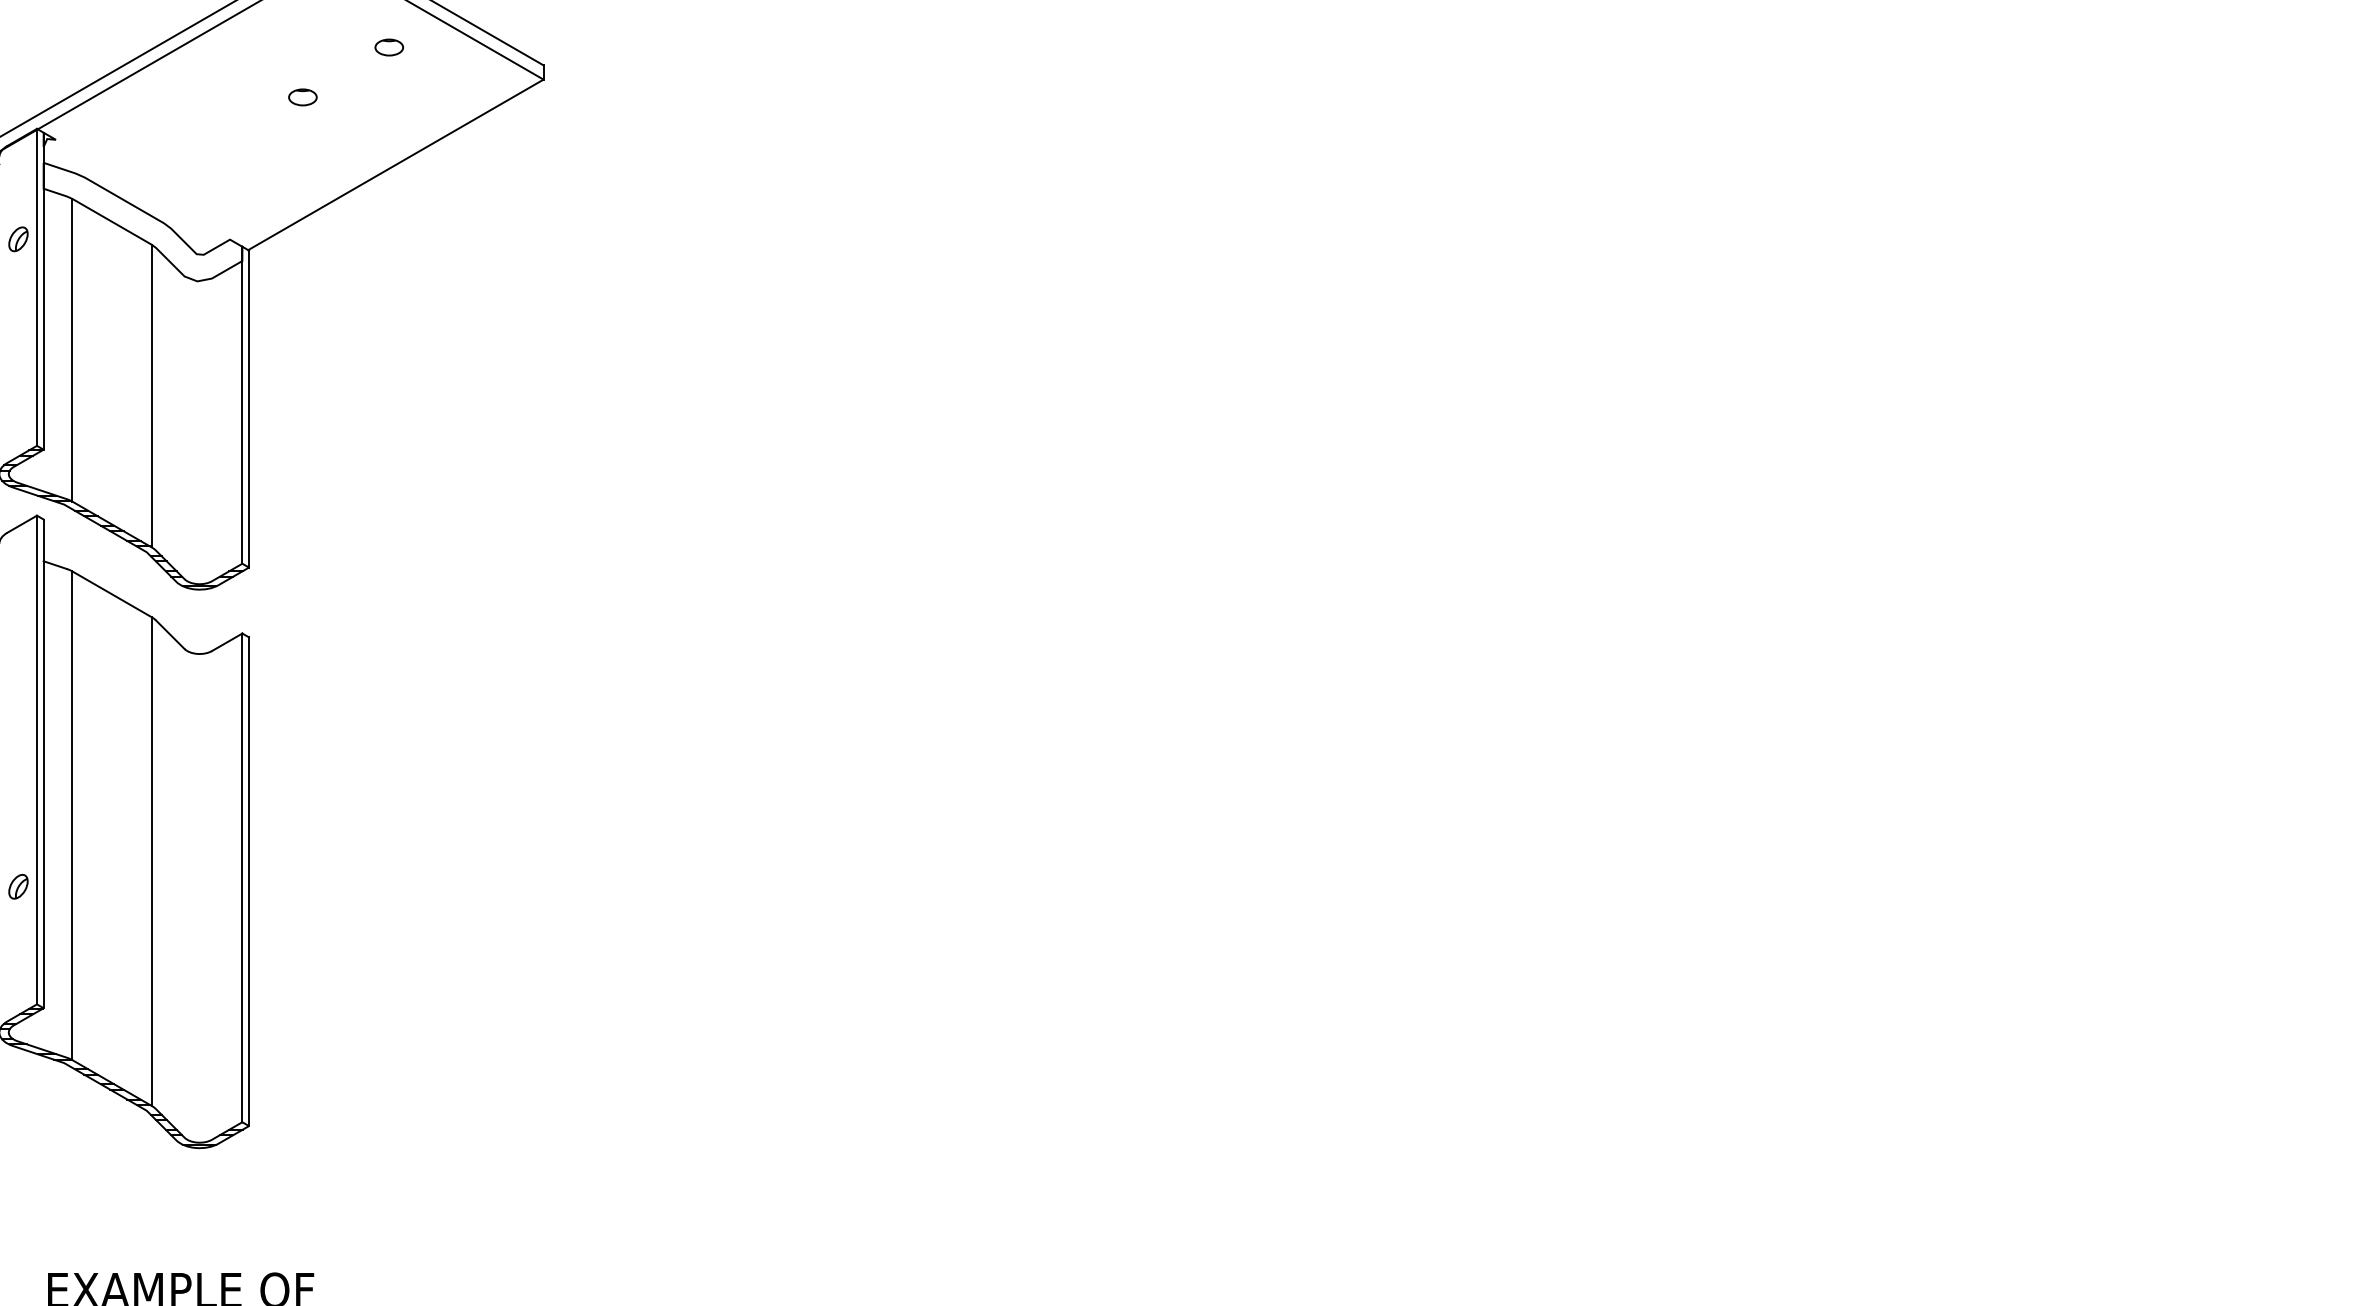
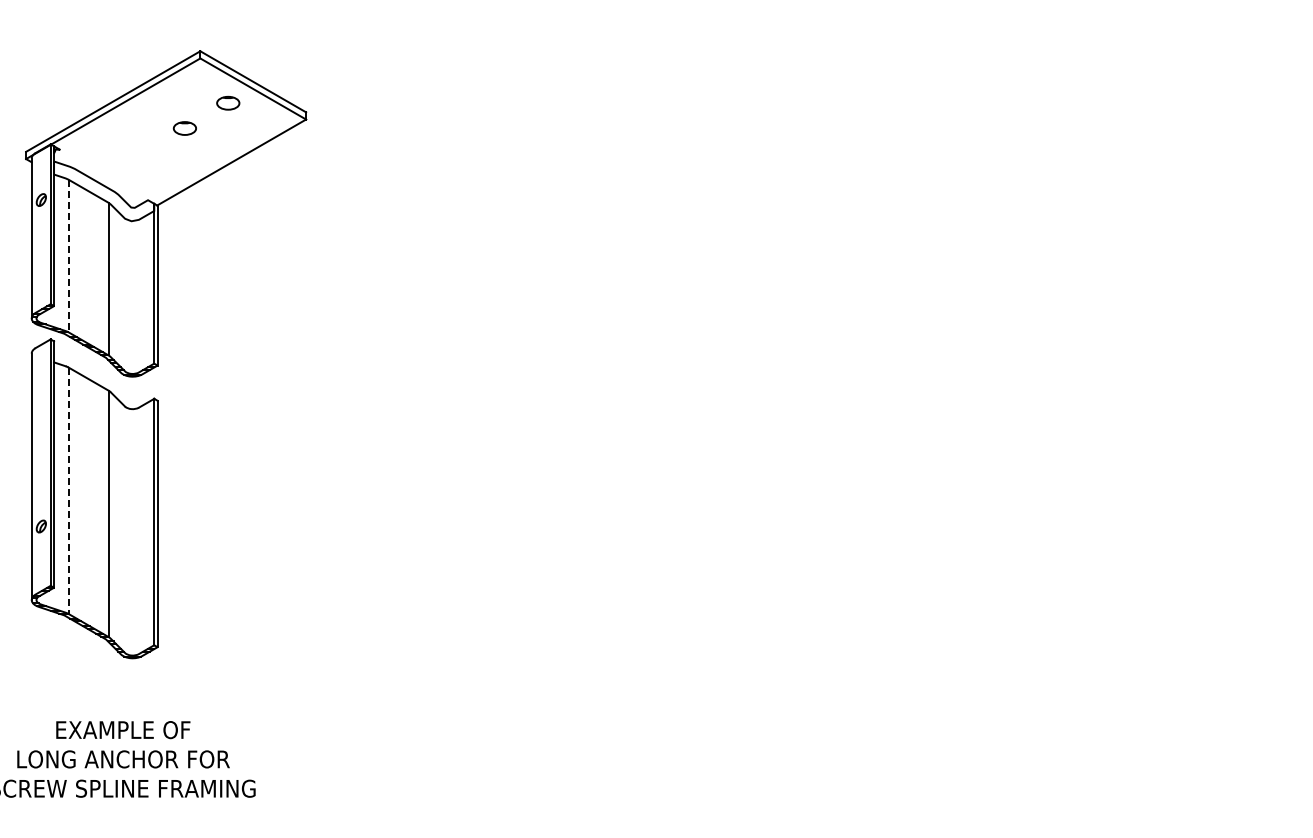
part: (389, 47) -> (228, 103), size x1.6
part: (302, 97) -> (184, 128), size x1.6
line: (72, 351) -> (68, 256), solid -> dashed
line: (72, 817) -> (68, 491), solid -> dashed

